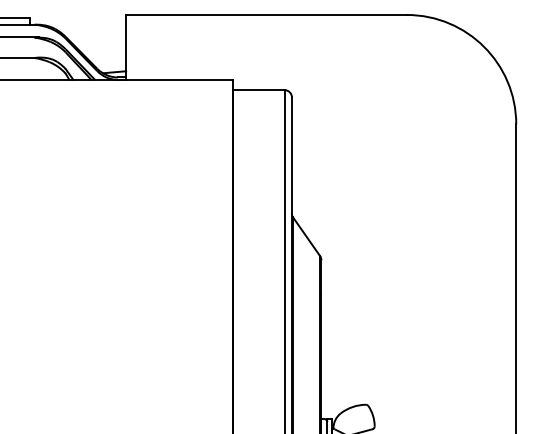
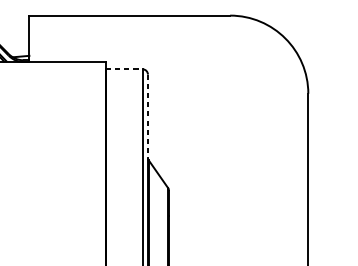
line: (258, 90) -> (124, 69), solid -> dashed
line: (291, 156) -> (147, 116), solid -> dashed

